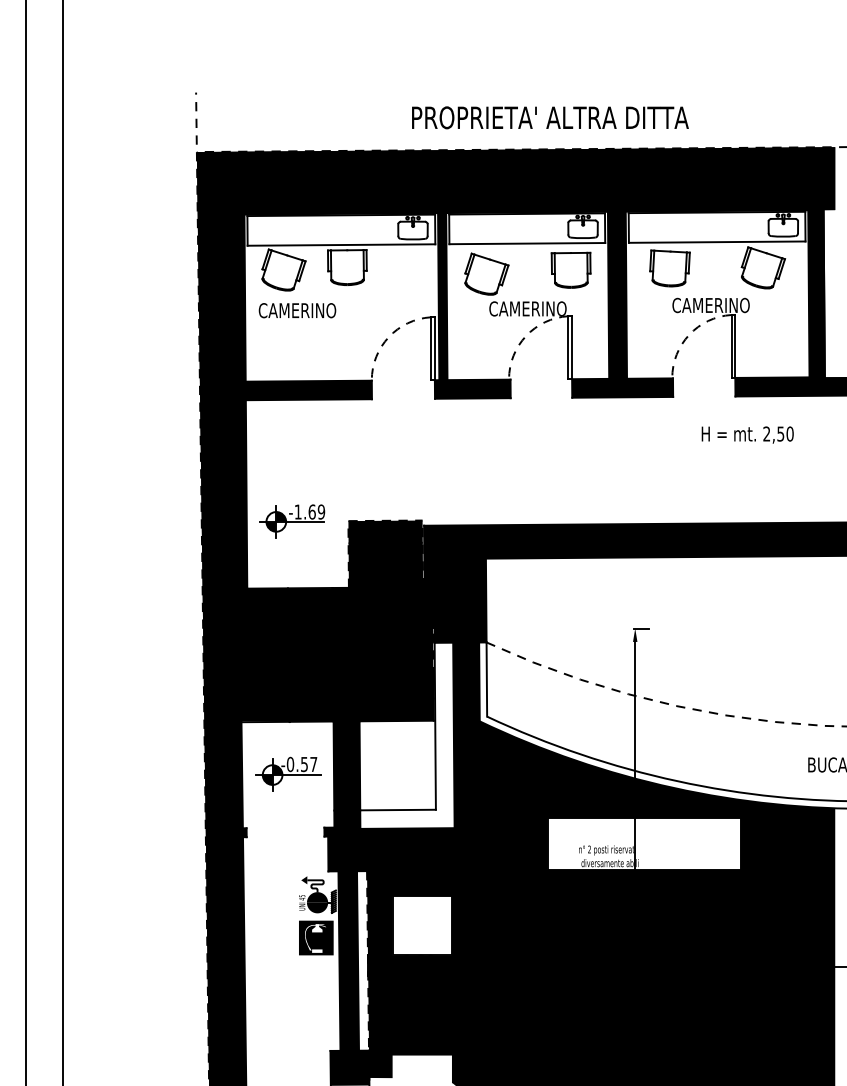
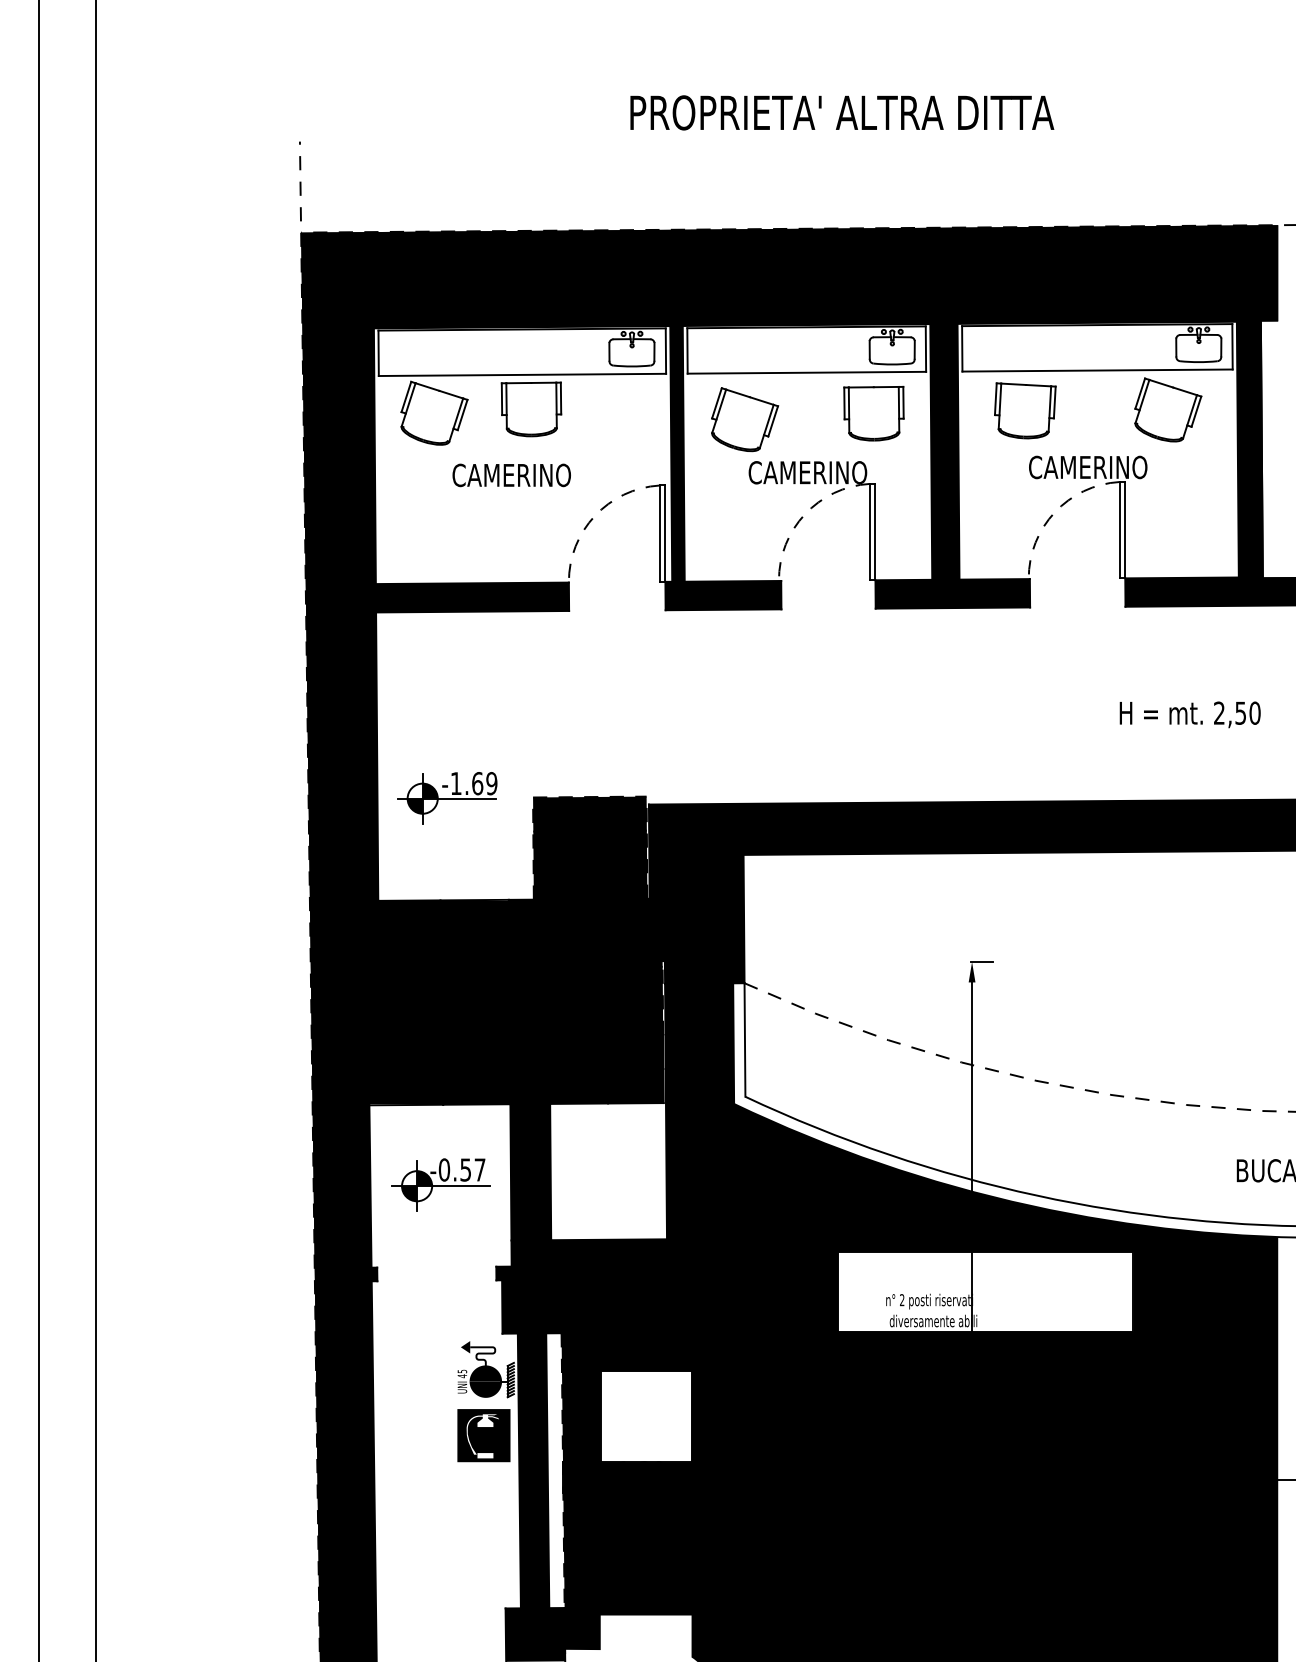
text: (550, 117) -> (842, 112), moved
text: (297, 310) -> (511, 475), moved
text: (747, 434) -> (1189, 713), moved
fill: (407, 735) -> (623, 1125), added

